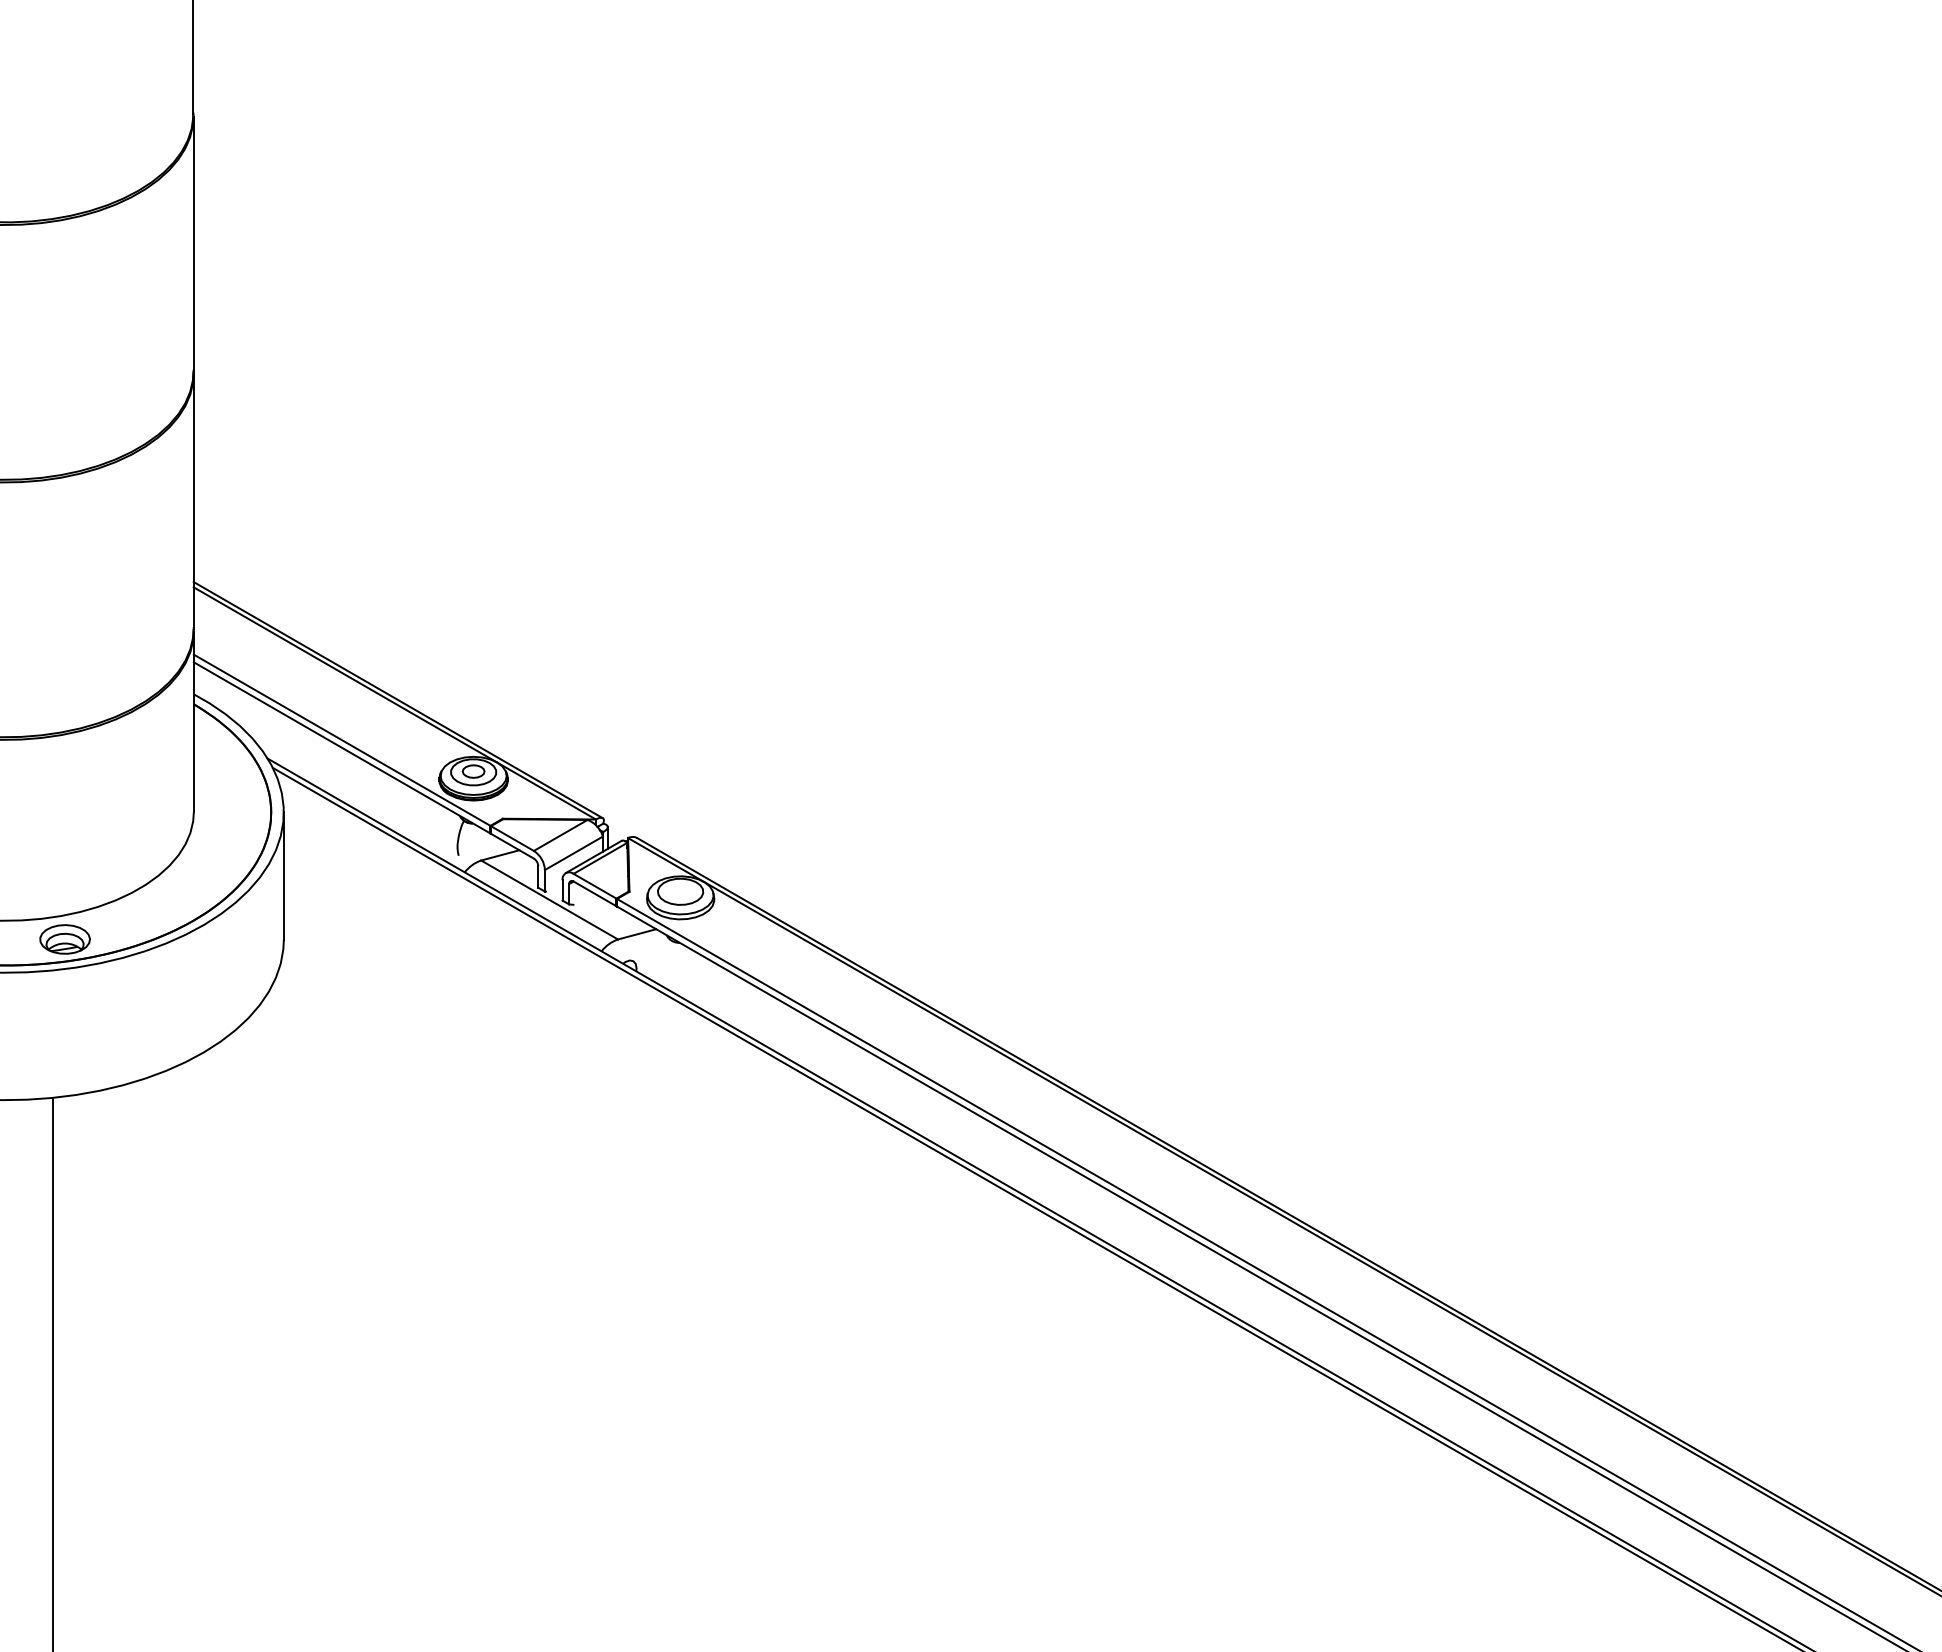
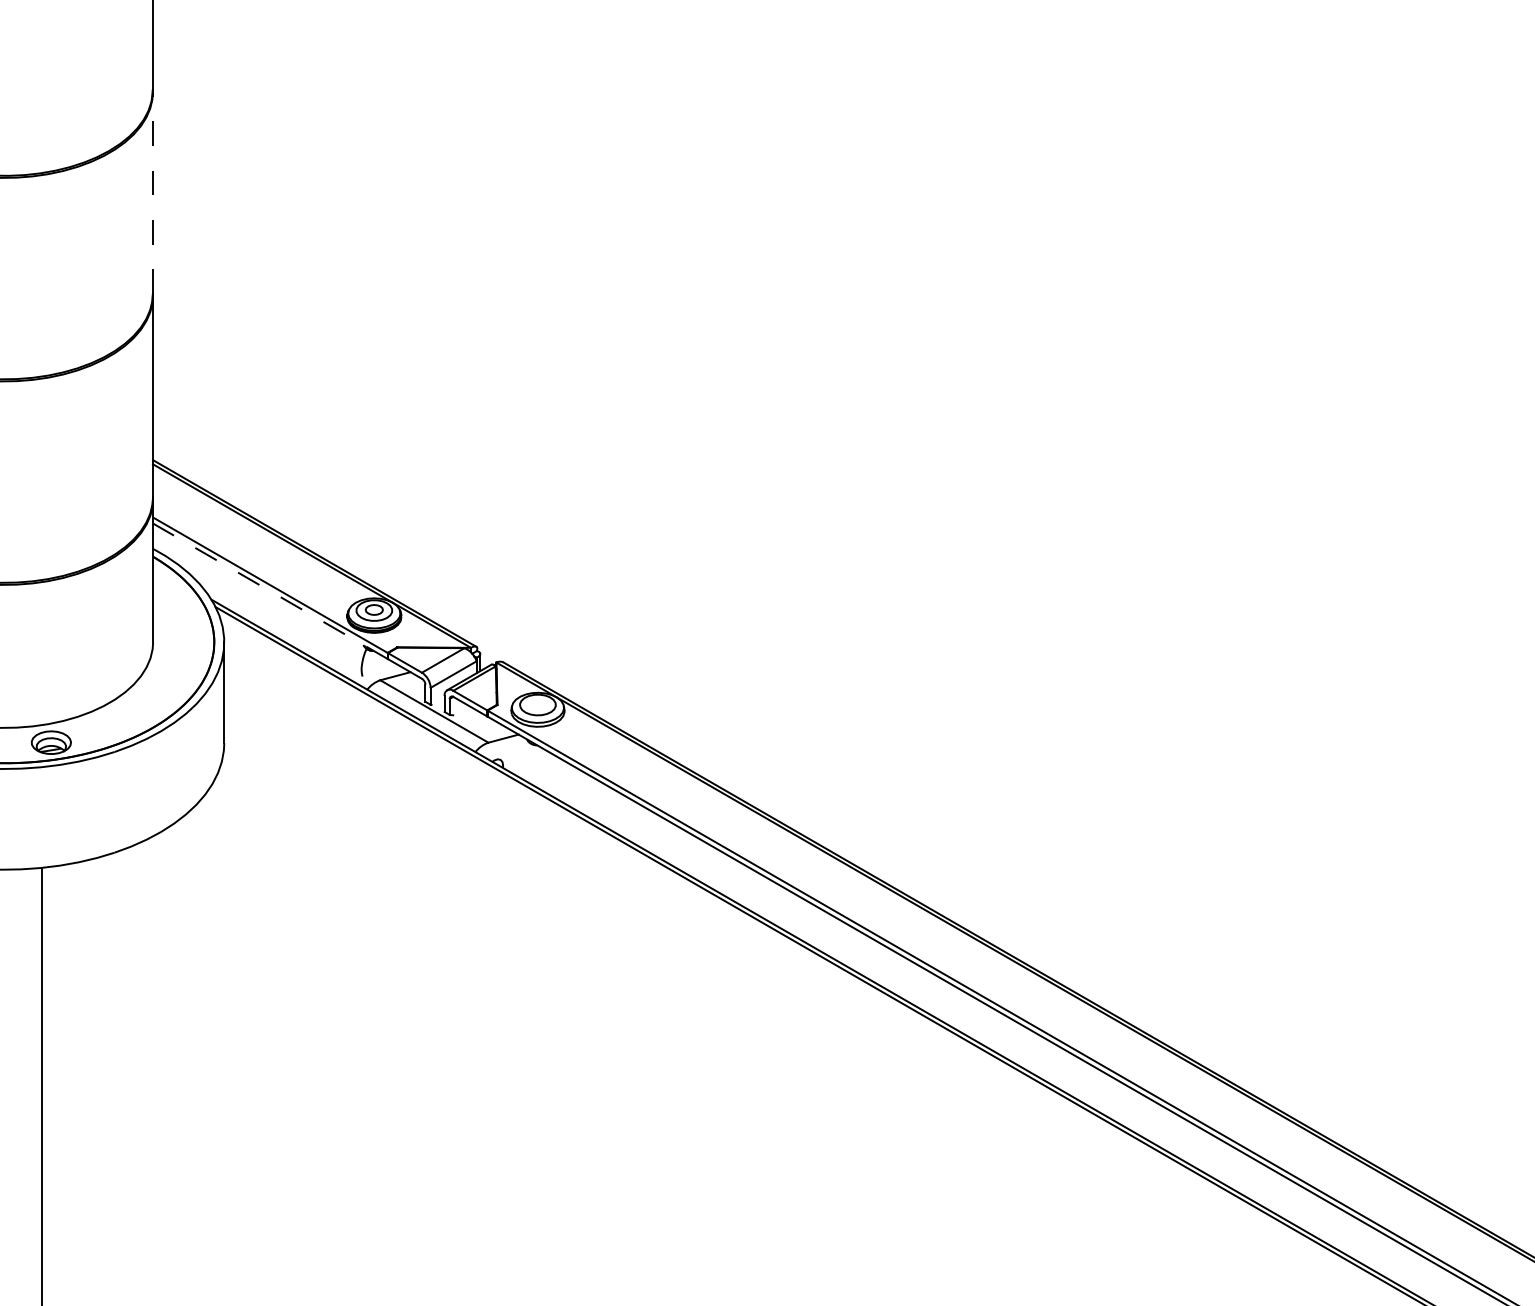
line: (193, 243) -> (152, 192), solid -> dashed
line: (341, 747) -> (269, 590), solid -> dashed

